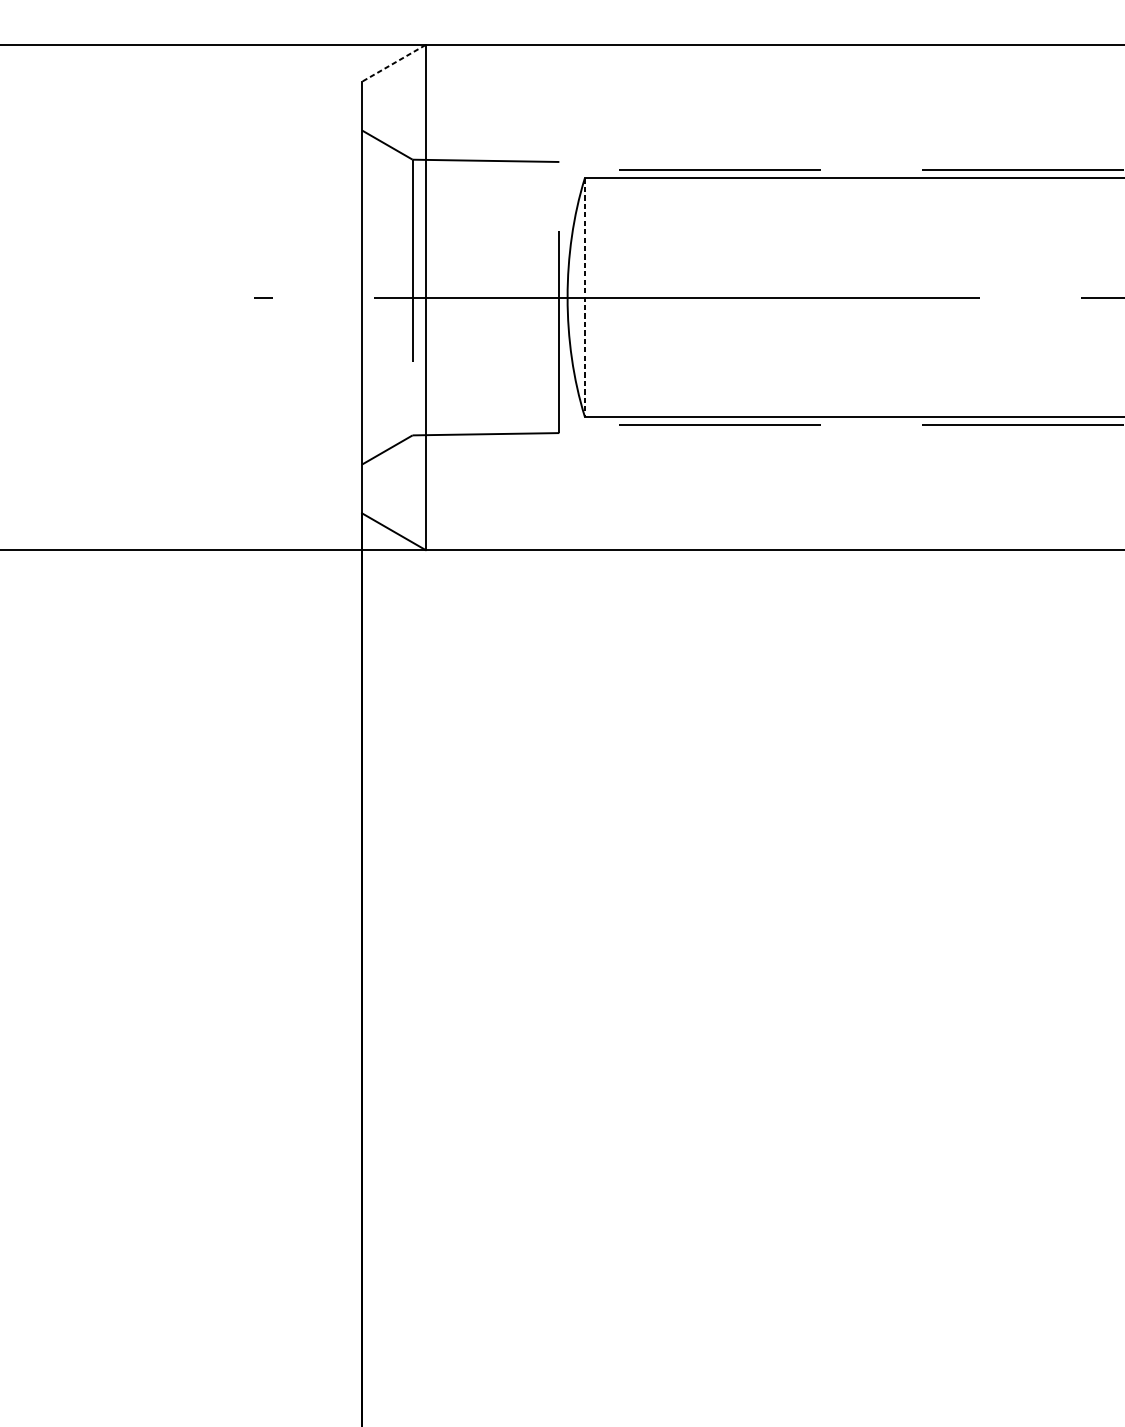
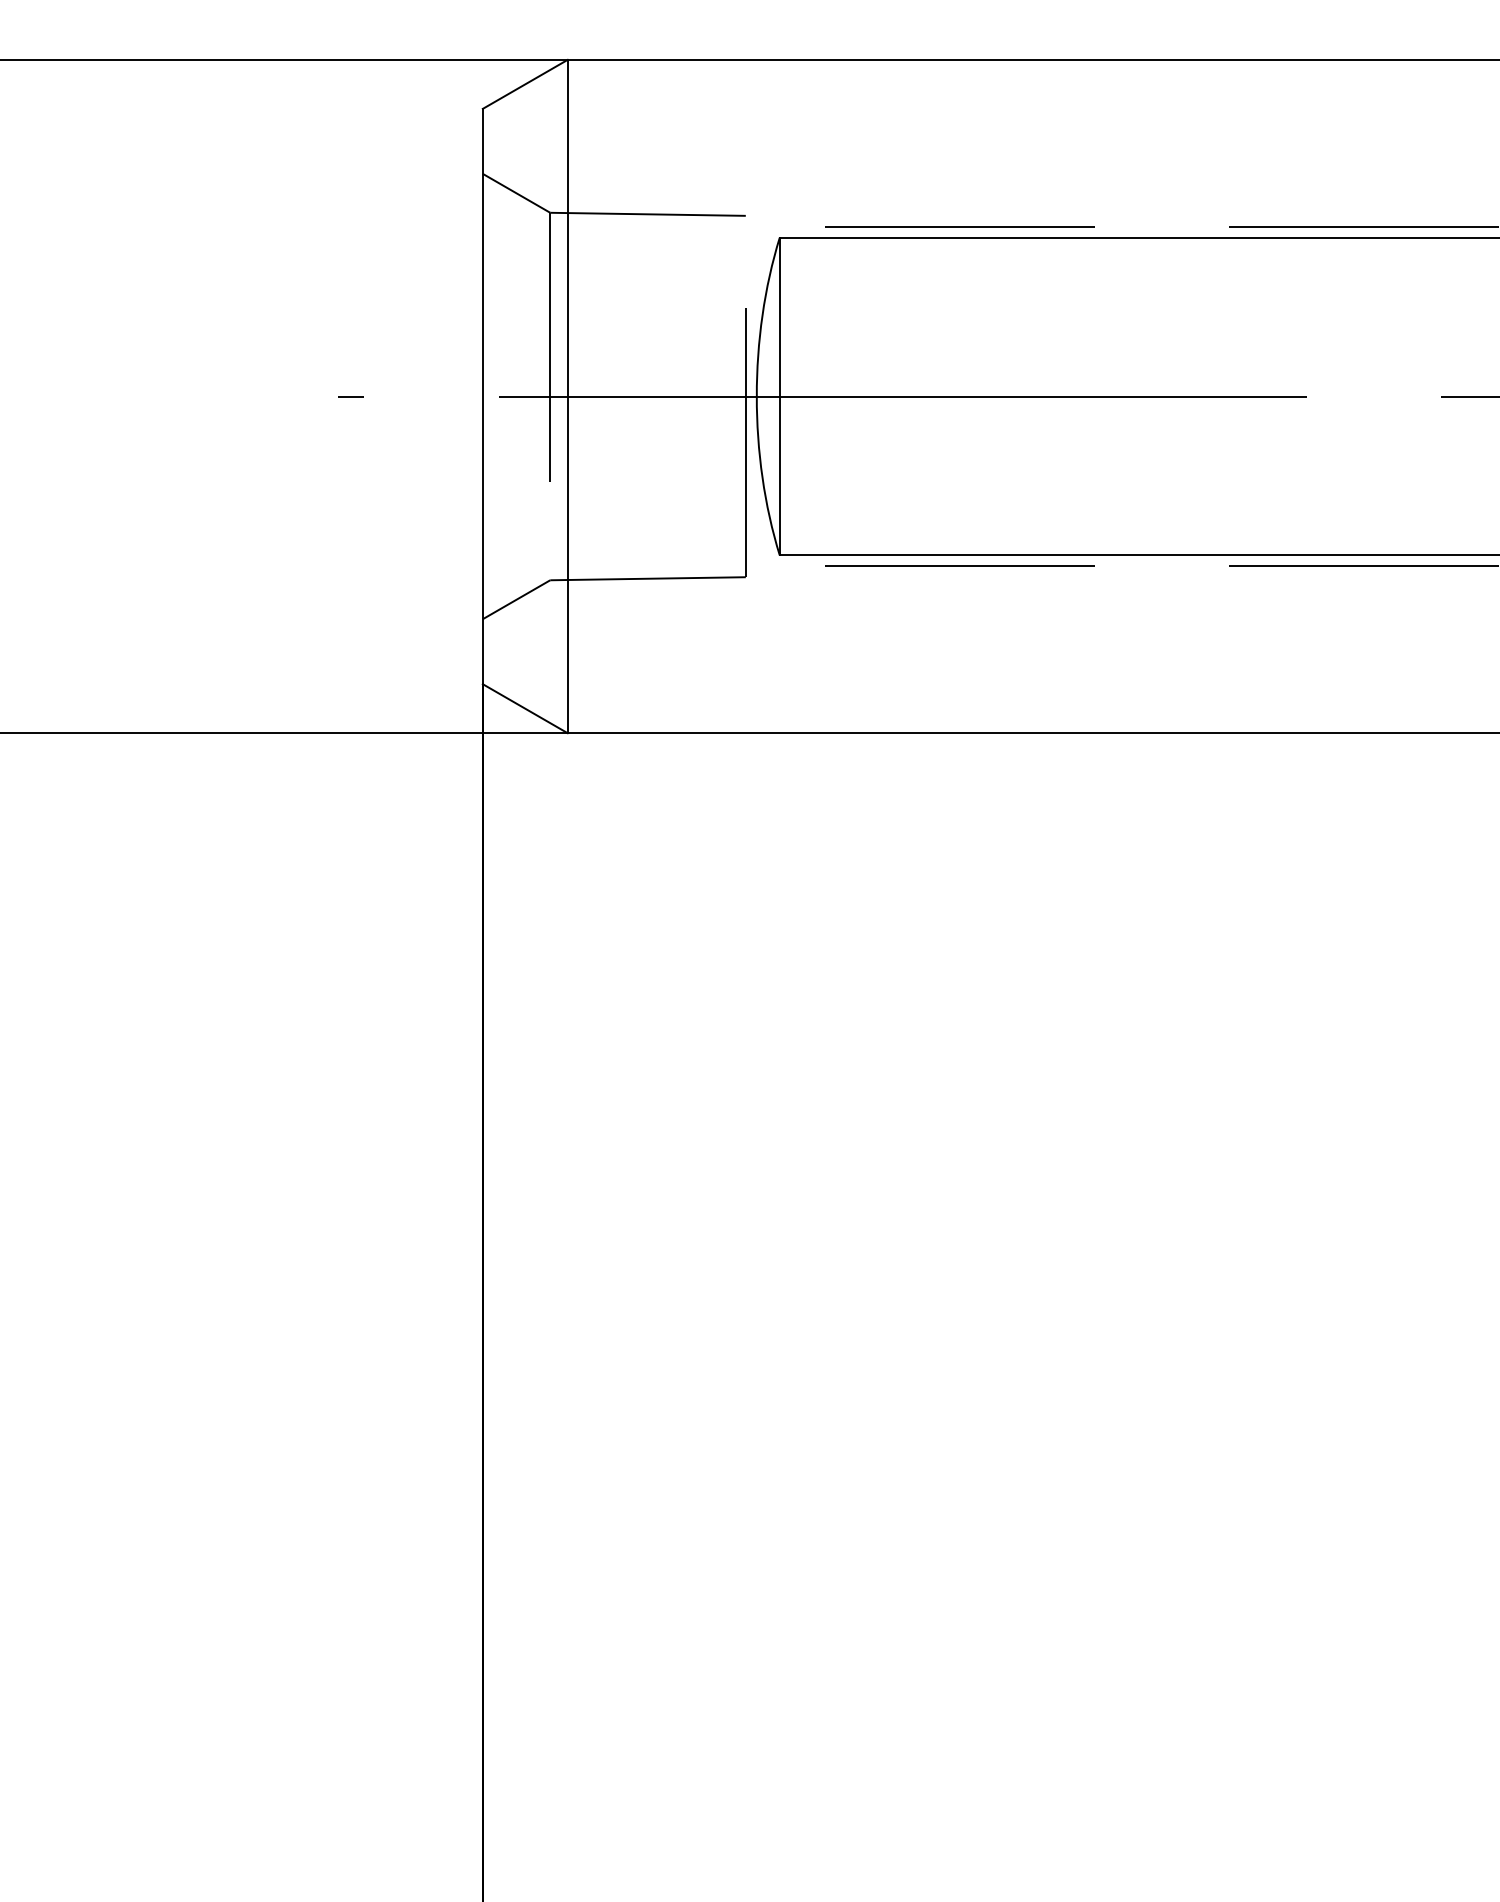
line: (394, 63) -> (525, 84), dashed -> solid
line: (584, 297) -> (779, 396), dashed -> solid

